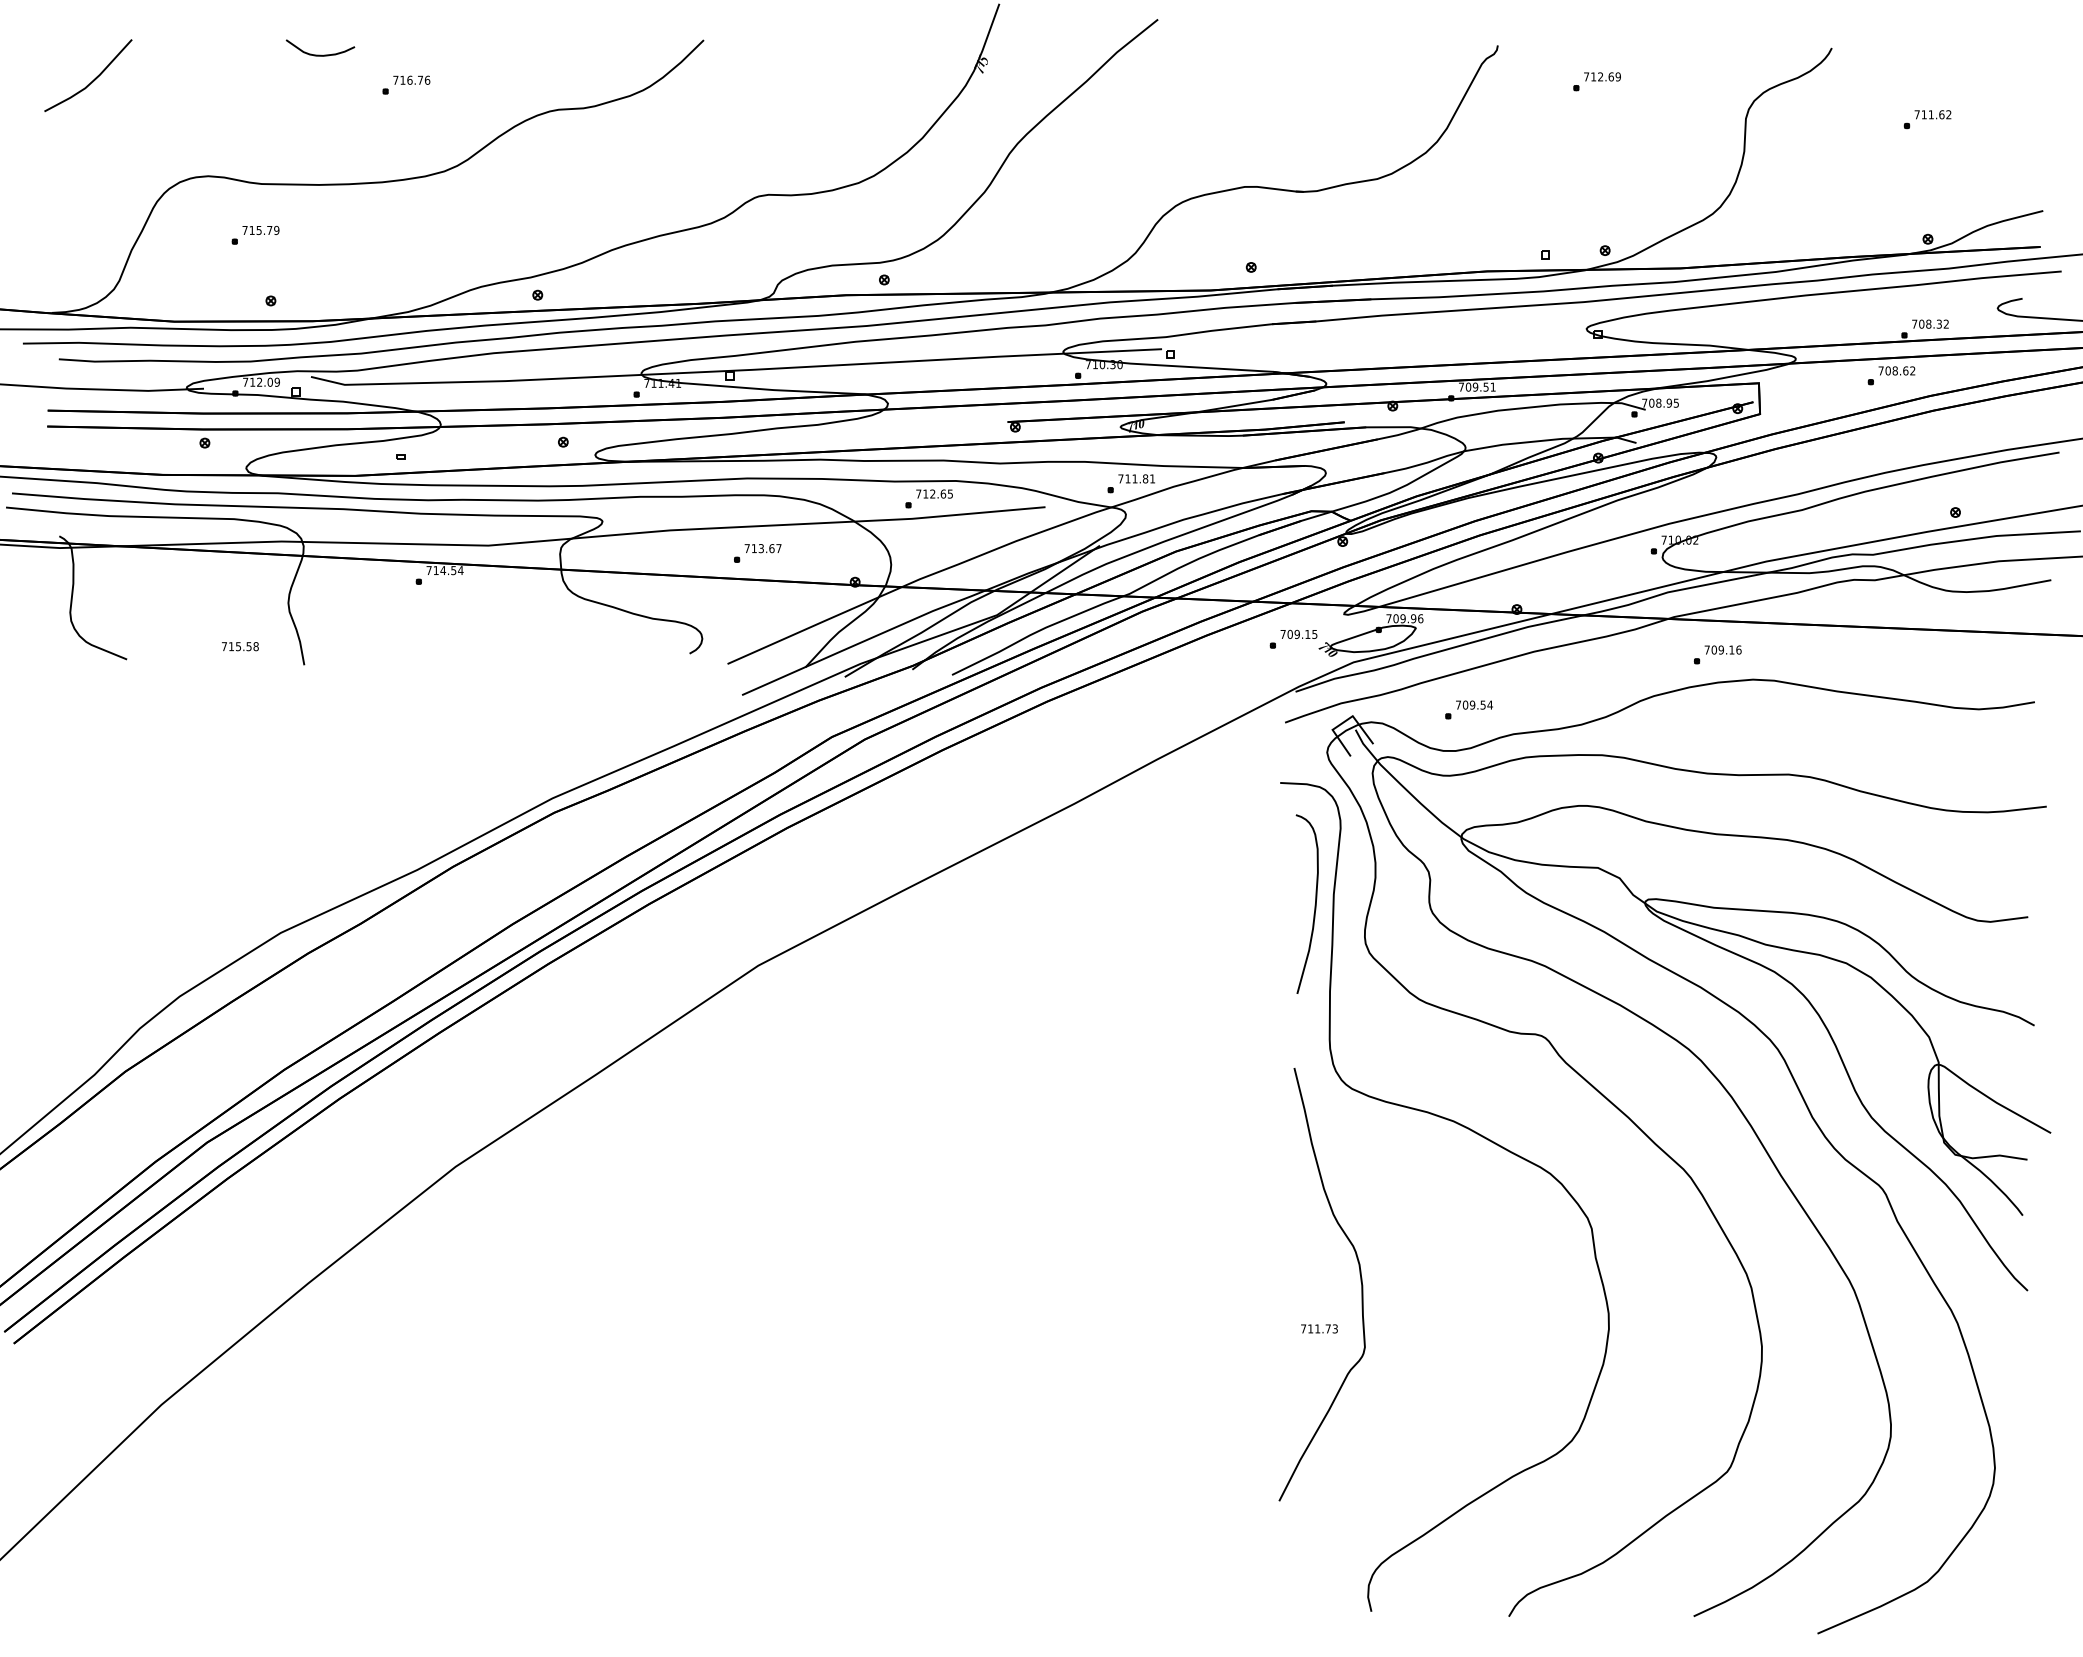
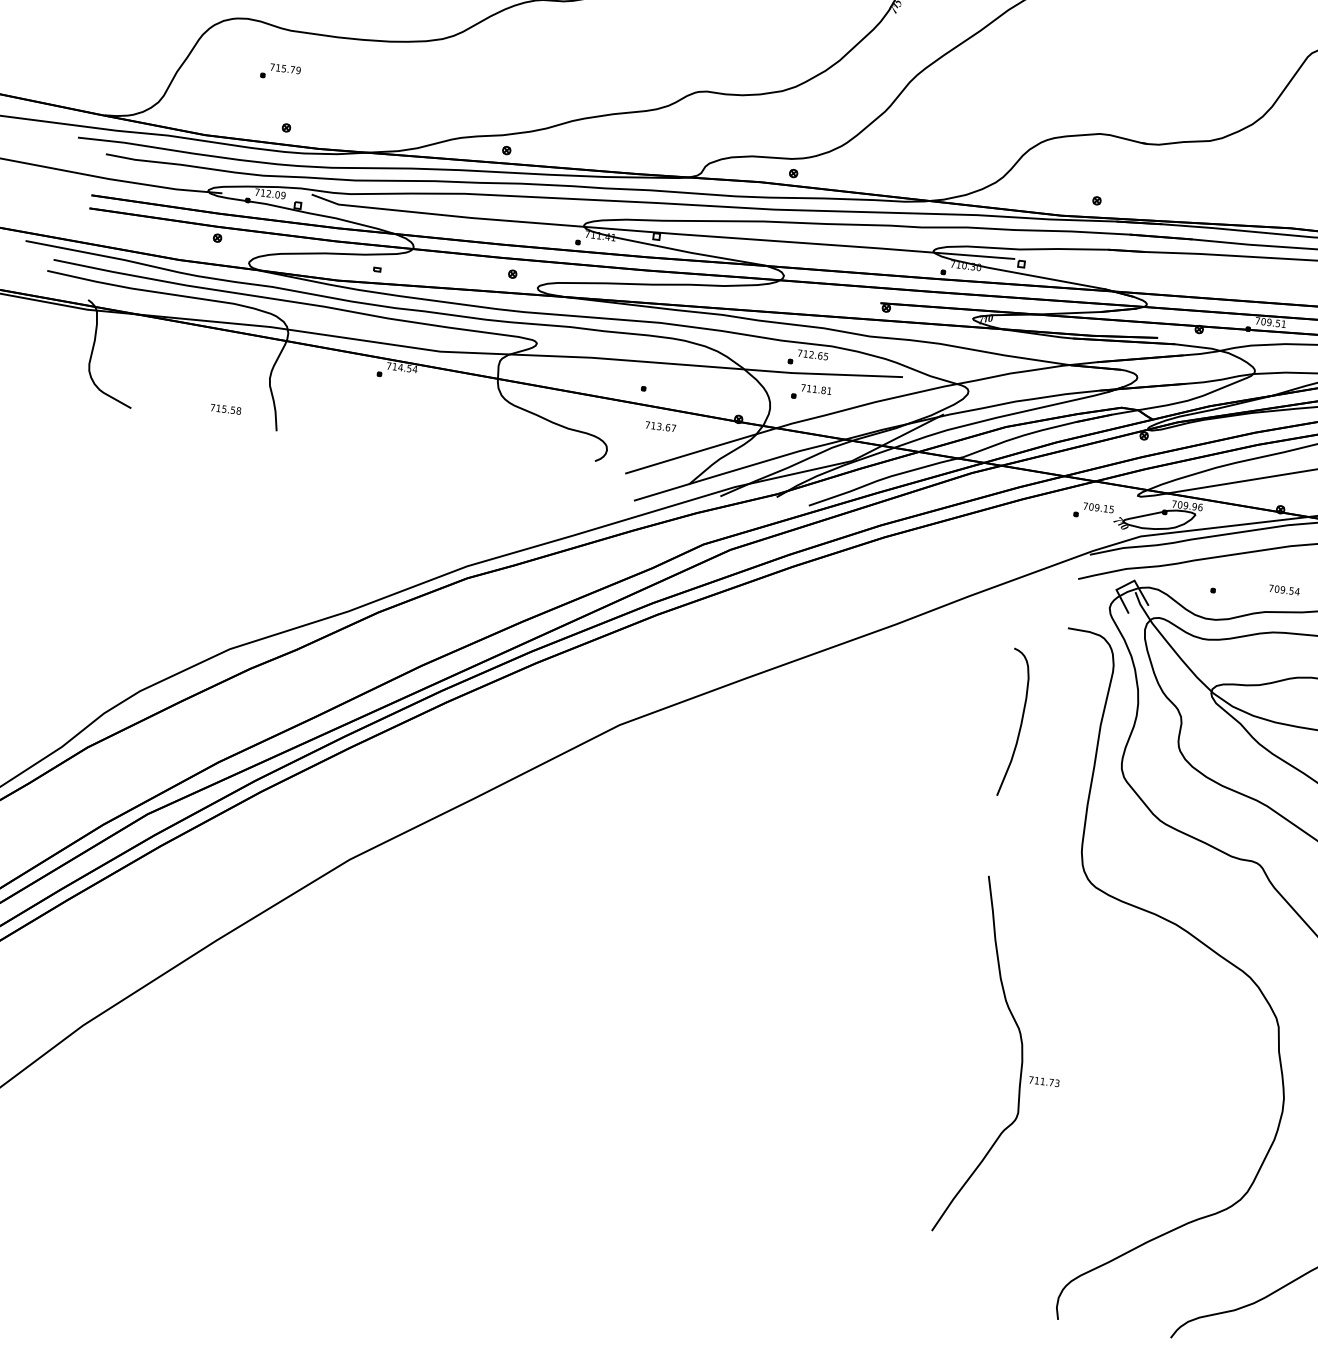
part: (1130, 483) -> (810, 392), moved
text: (762, 548) -> (660, 426), moved
text: (1474, 704) -> (1284, 589), moved
curve: (1314, 904) -> (1020, 723), moved
curve: (1360, 1281) -> (1021, 1058), moved

